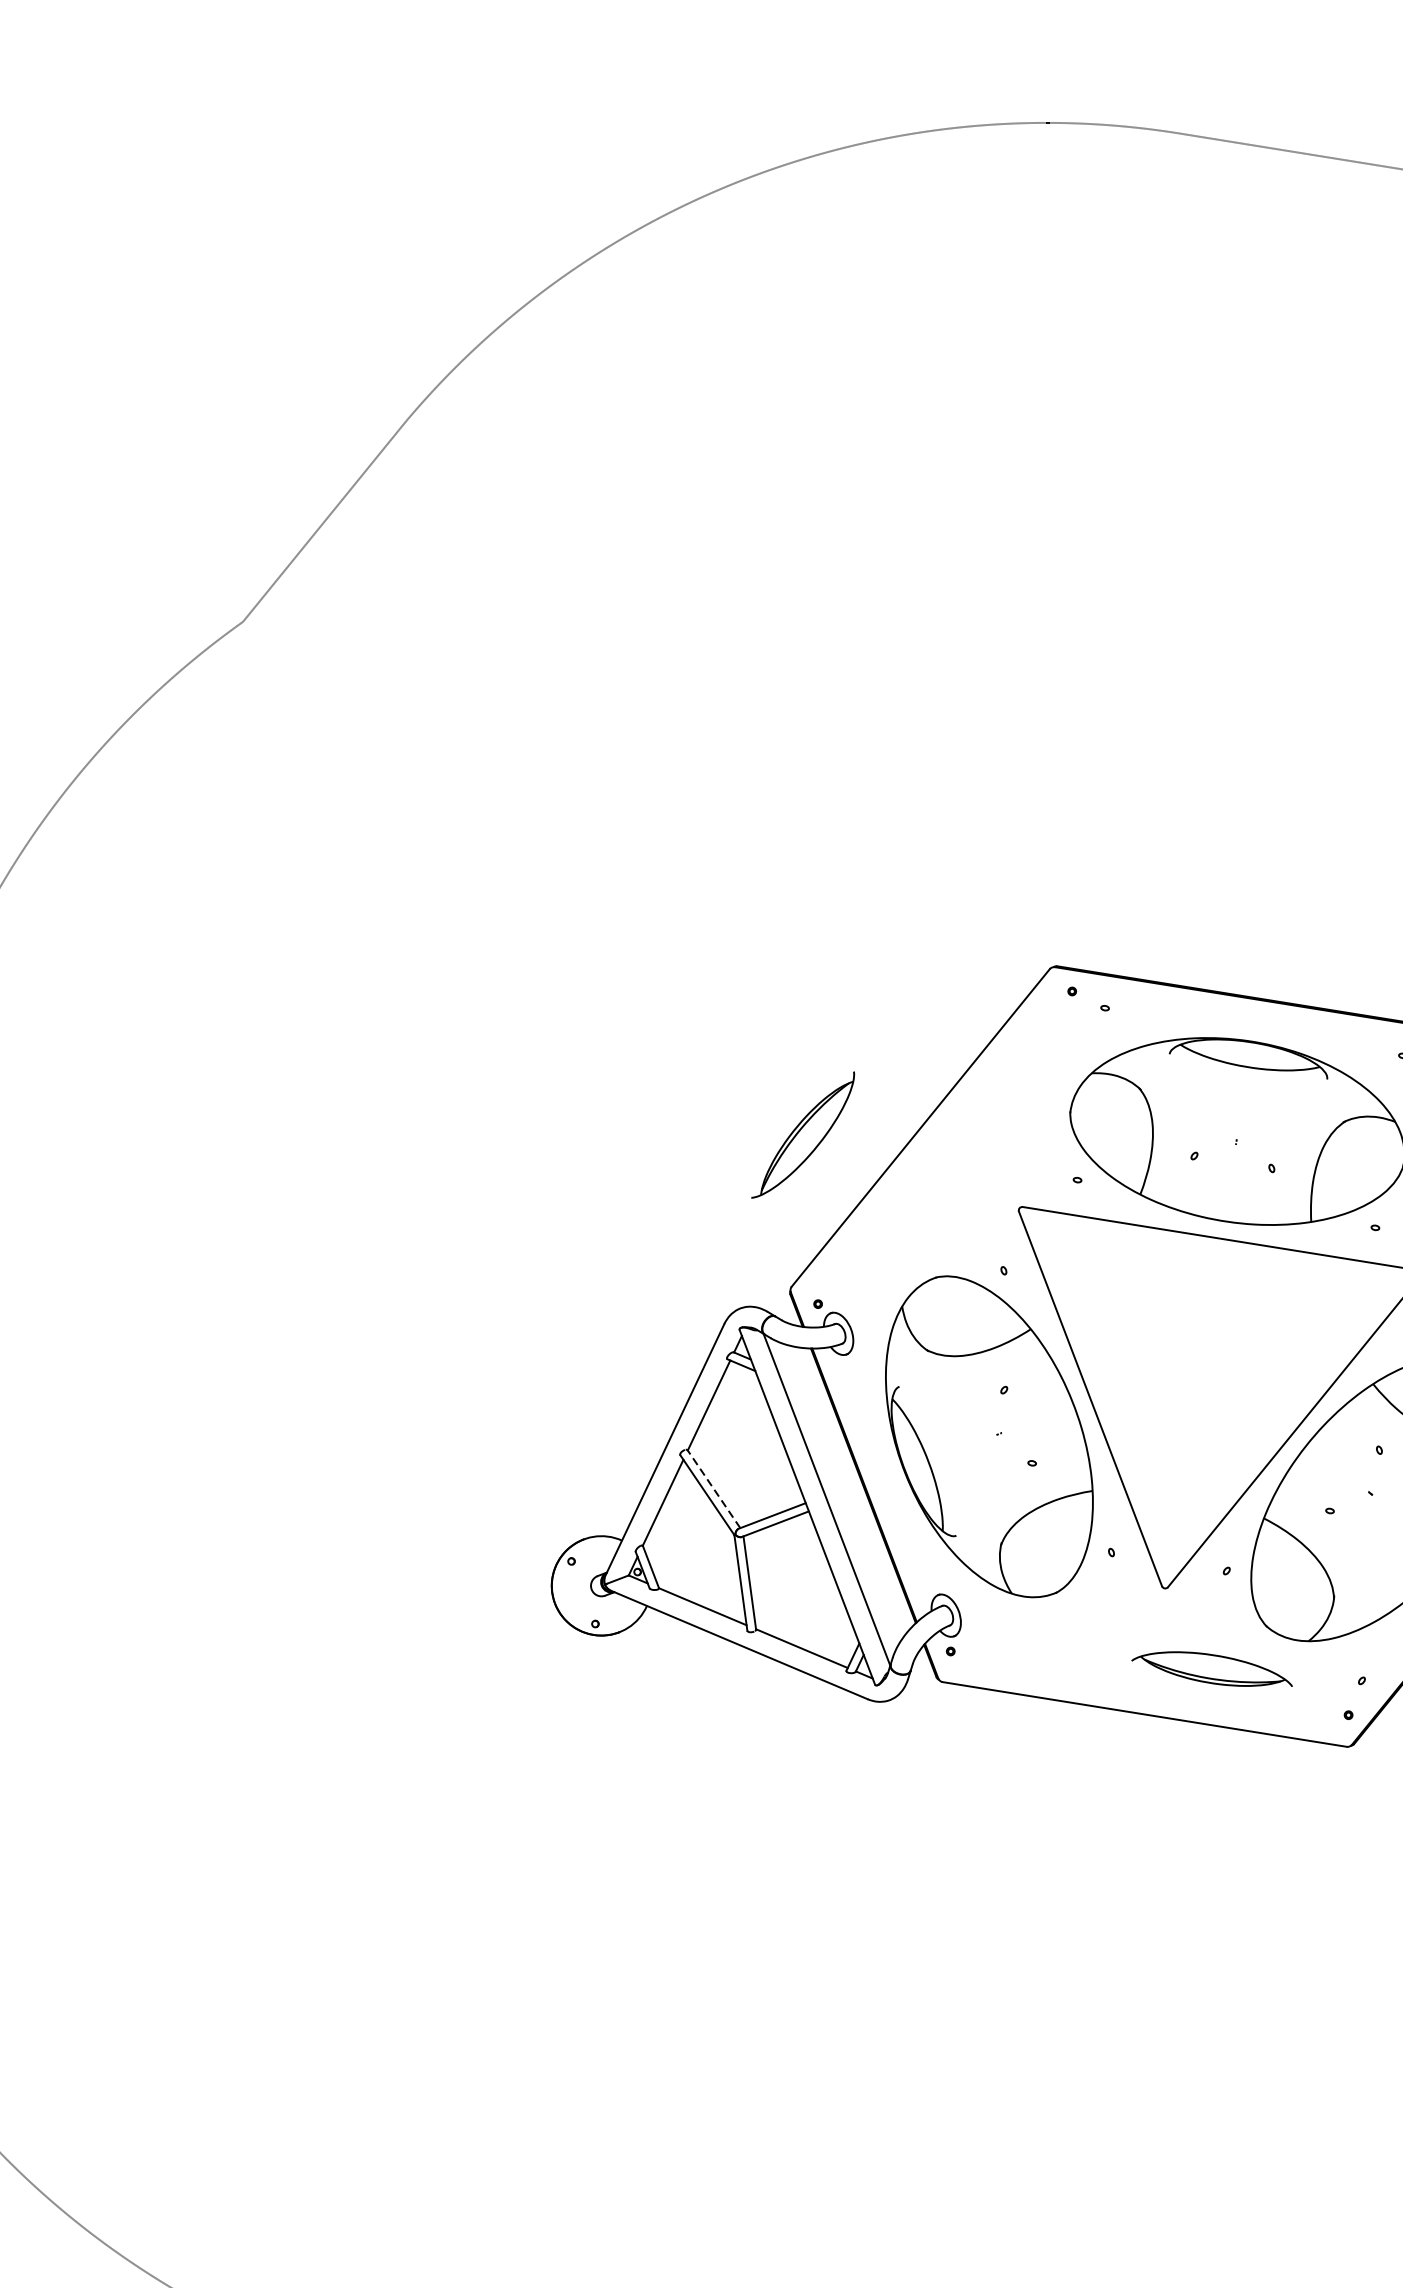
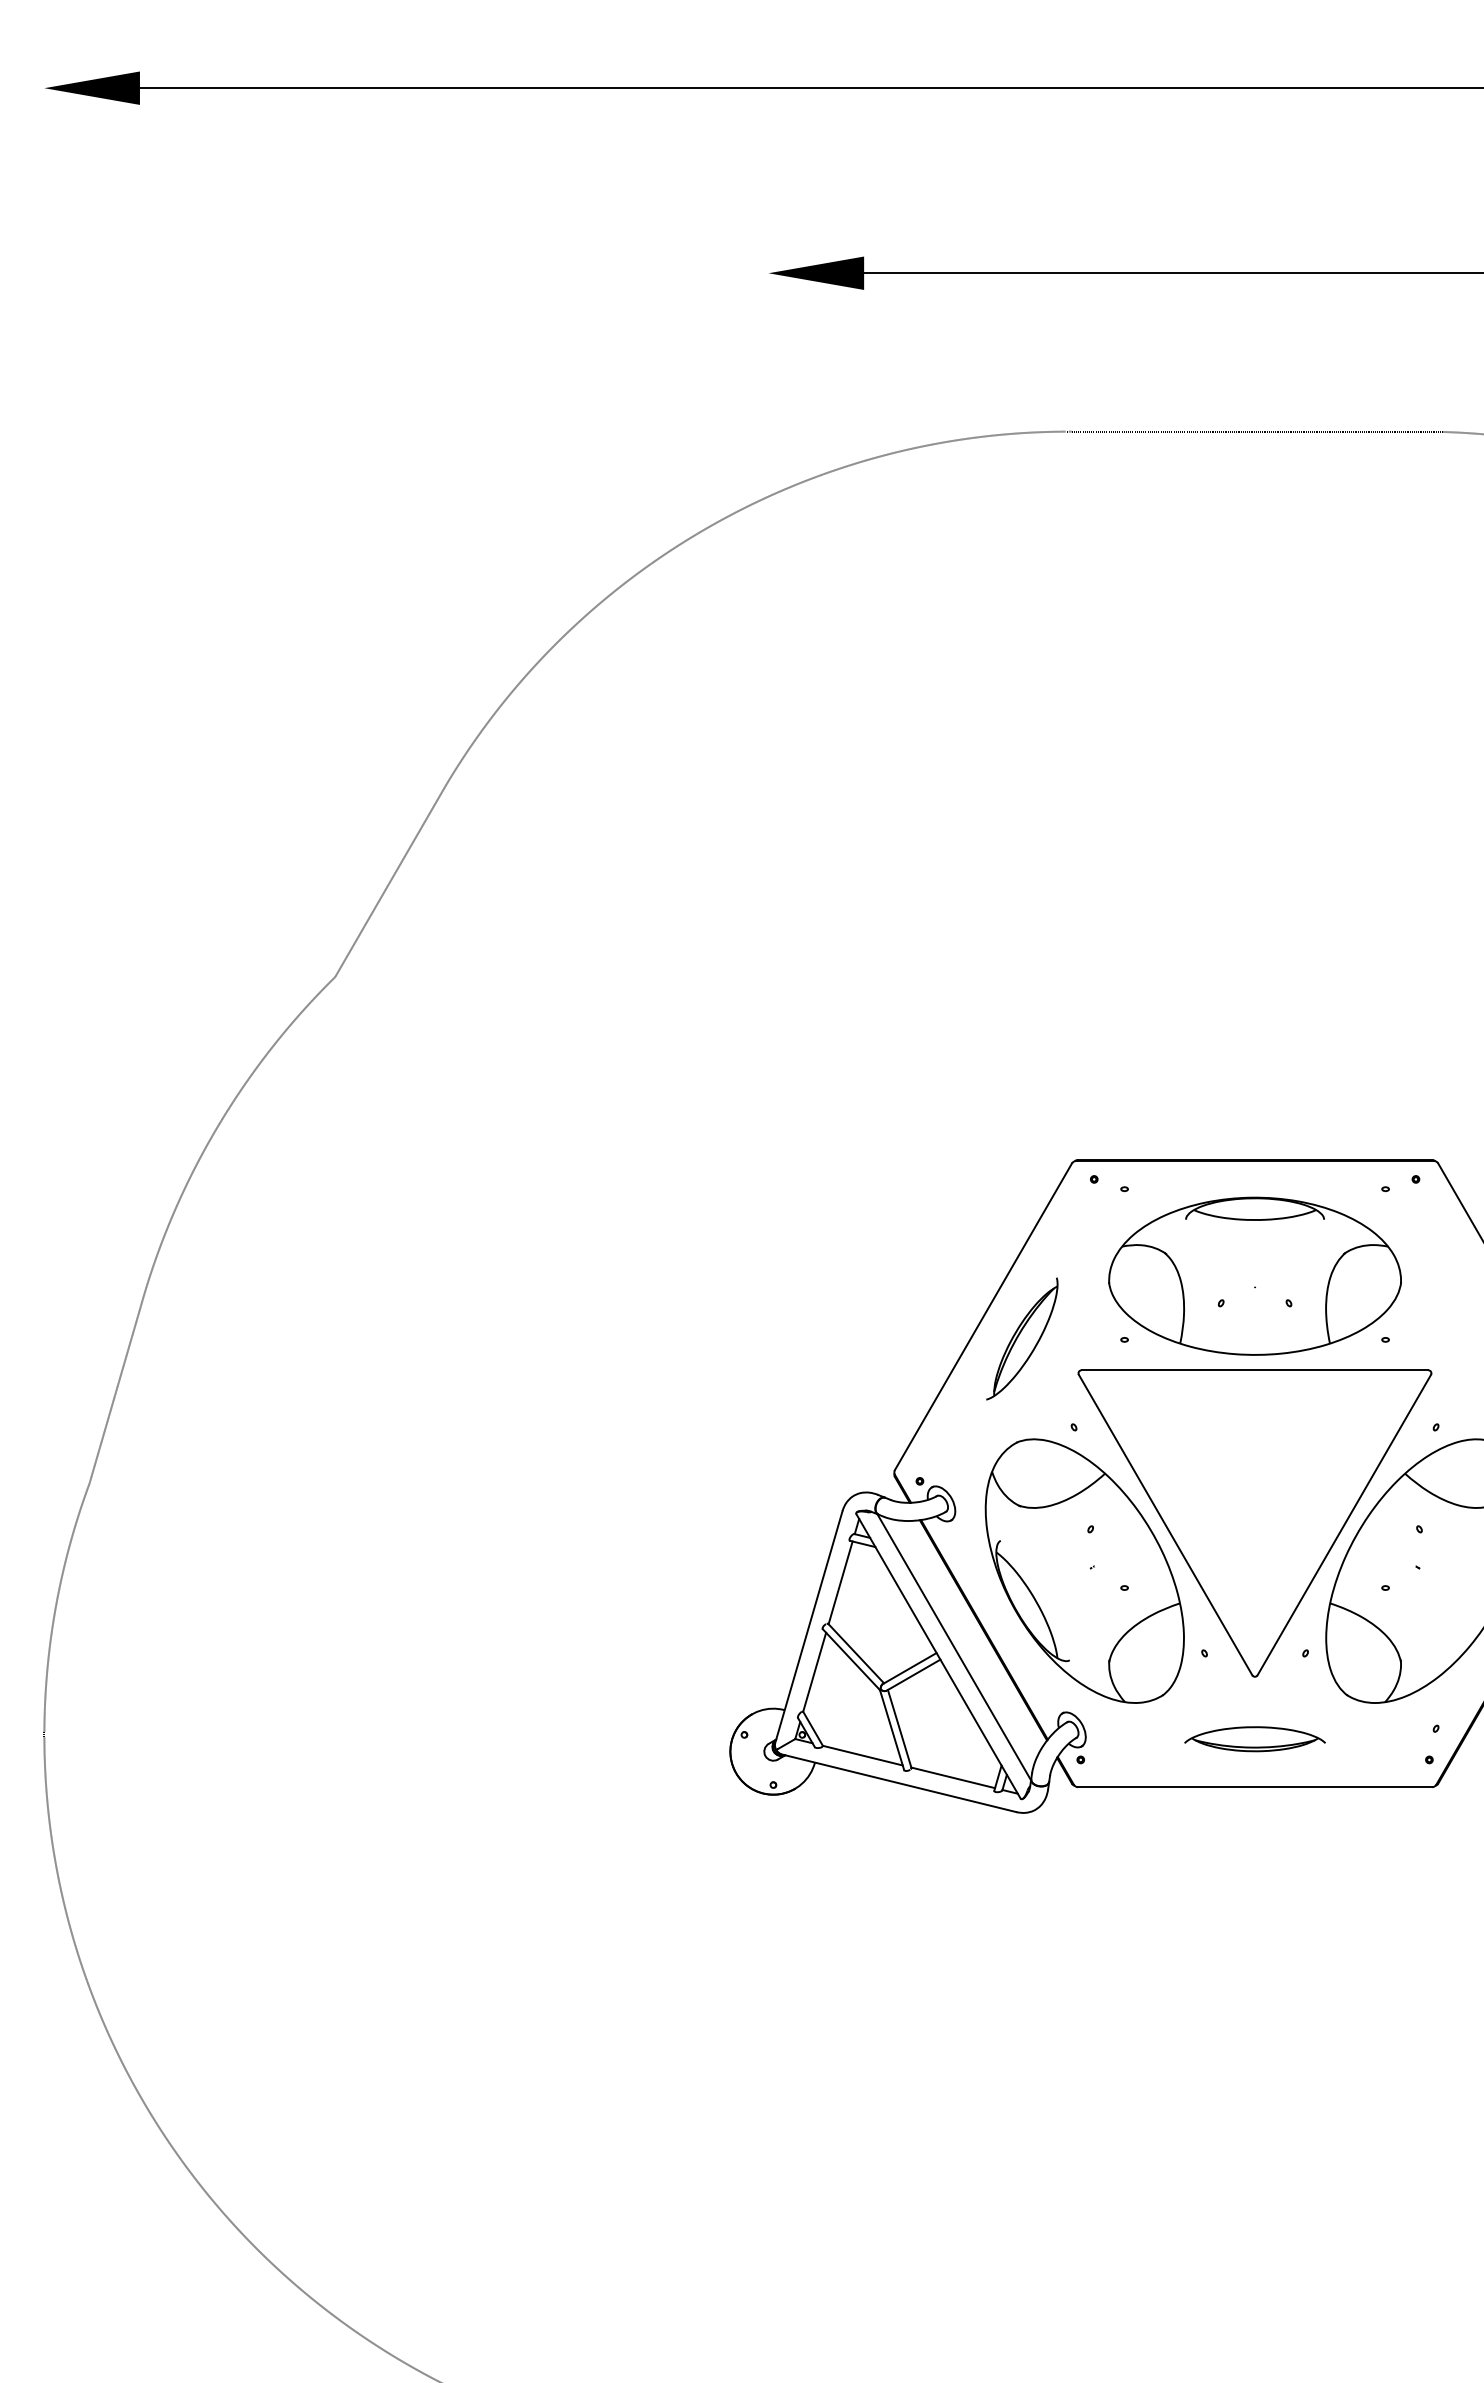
part: (803, 1134) -> (1022, 1338), moved
line: (714, 1489) -> (856, 1653), dashed -> solid
part: (1212, 1669) -> (1254, 1739), moved

